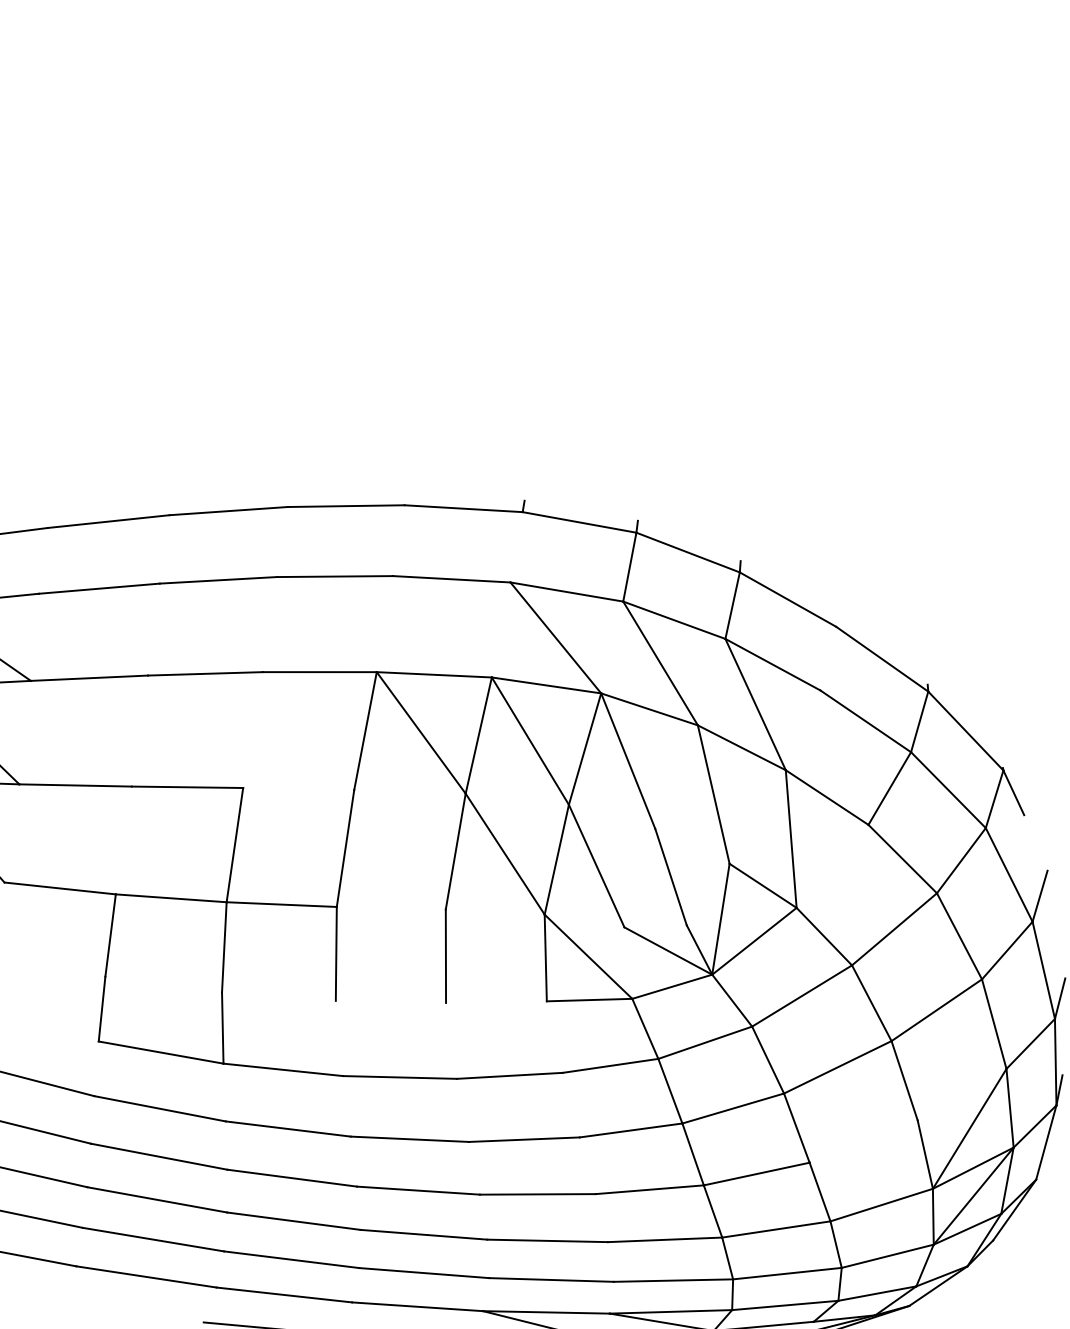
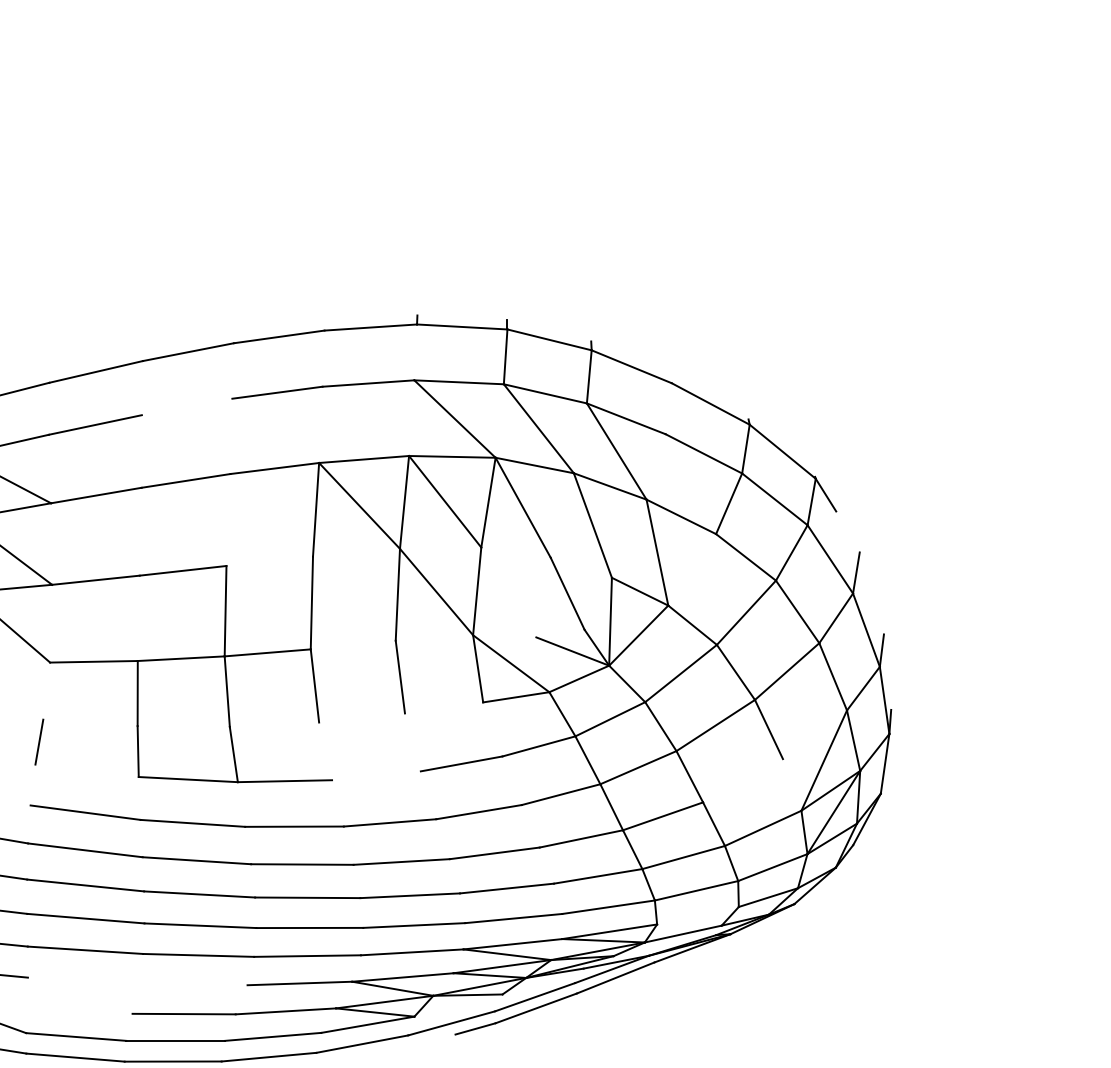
line: (217, 579) -> (186, 406), removed
line: (596, 866) -> (508, 592), removed
line: (400, 1077) -> (376, 775), removed
line: (924, 1153) -> (791, 784), removed
line: (784, 1305) -> (697, 915), removed

